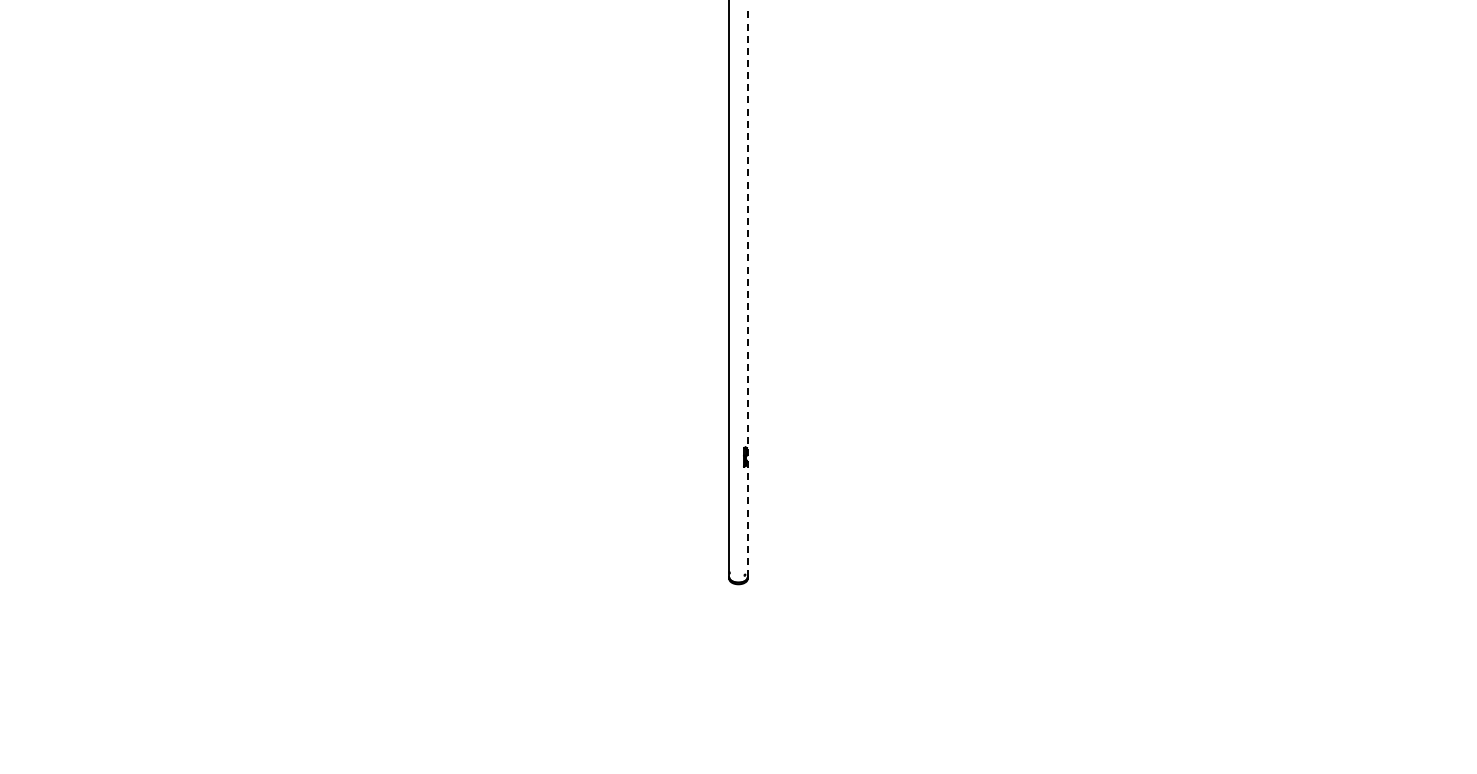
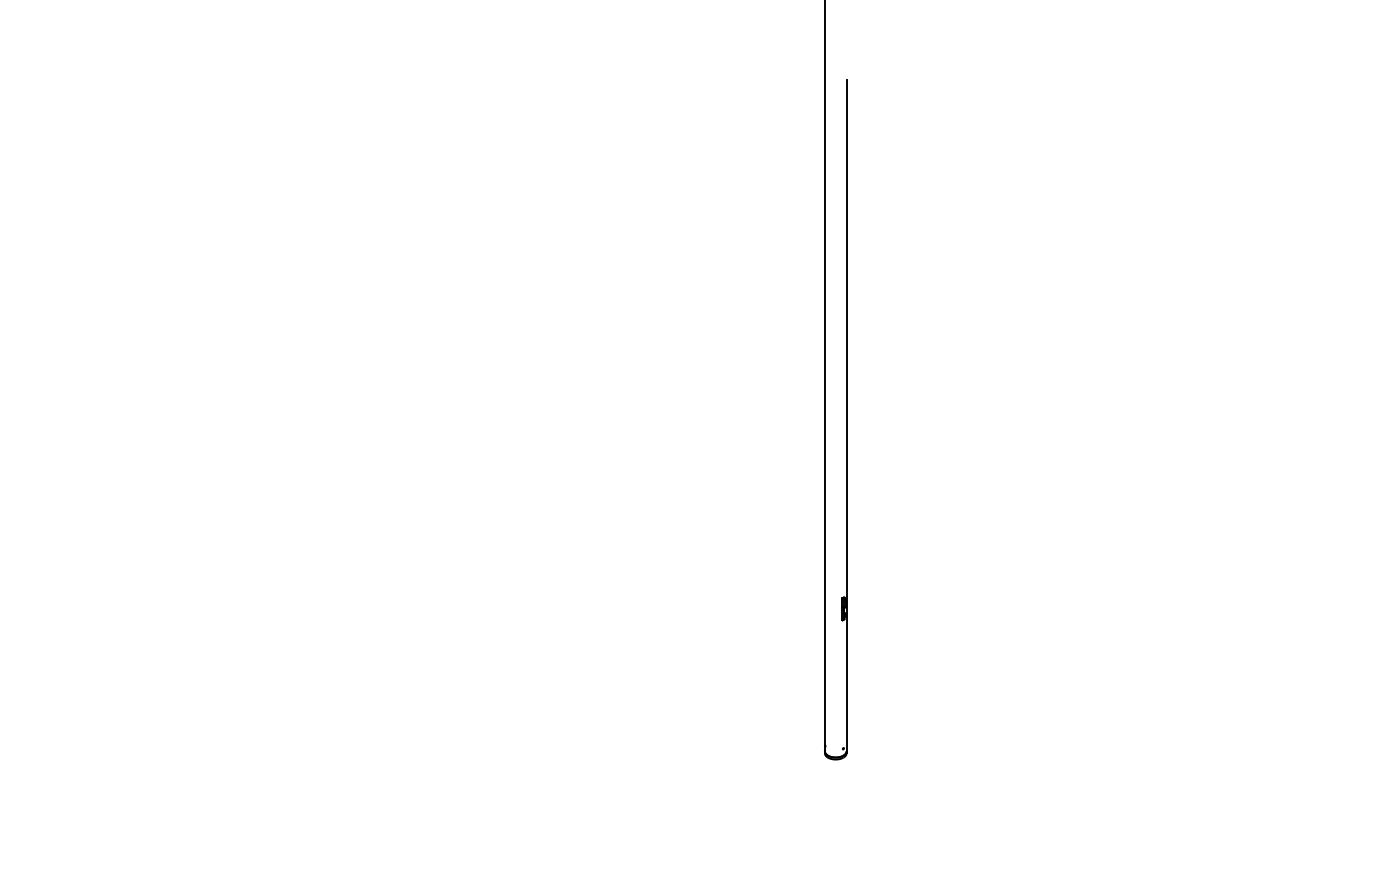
line: (747, 293) -> (846, 415), dashed -> solid

